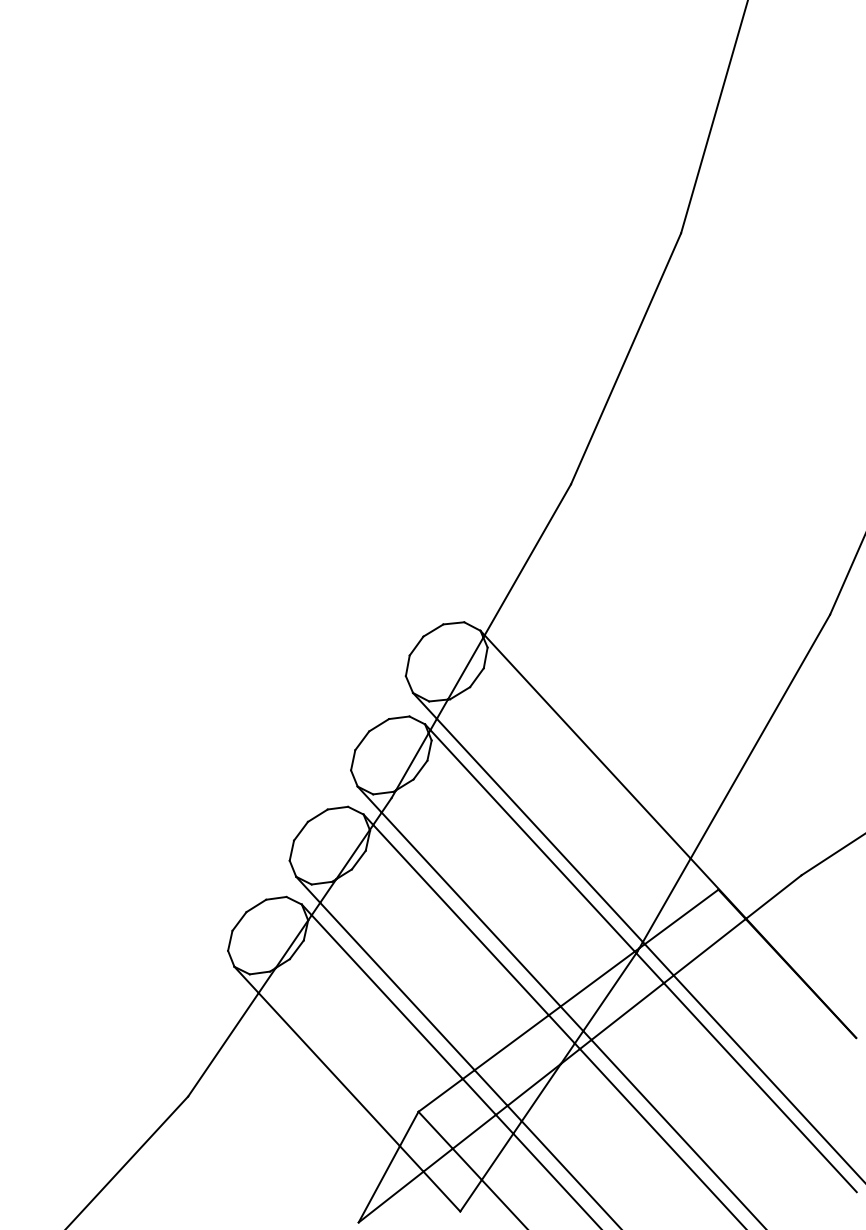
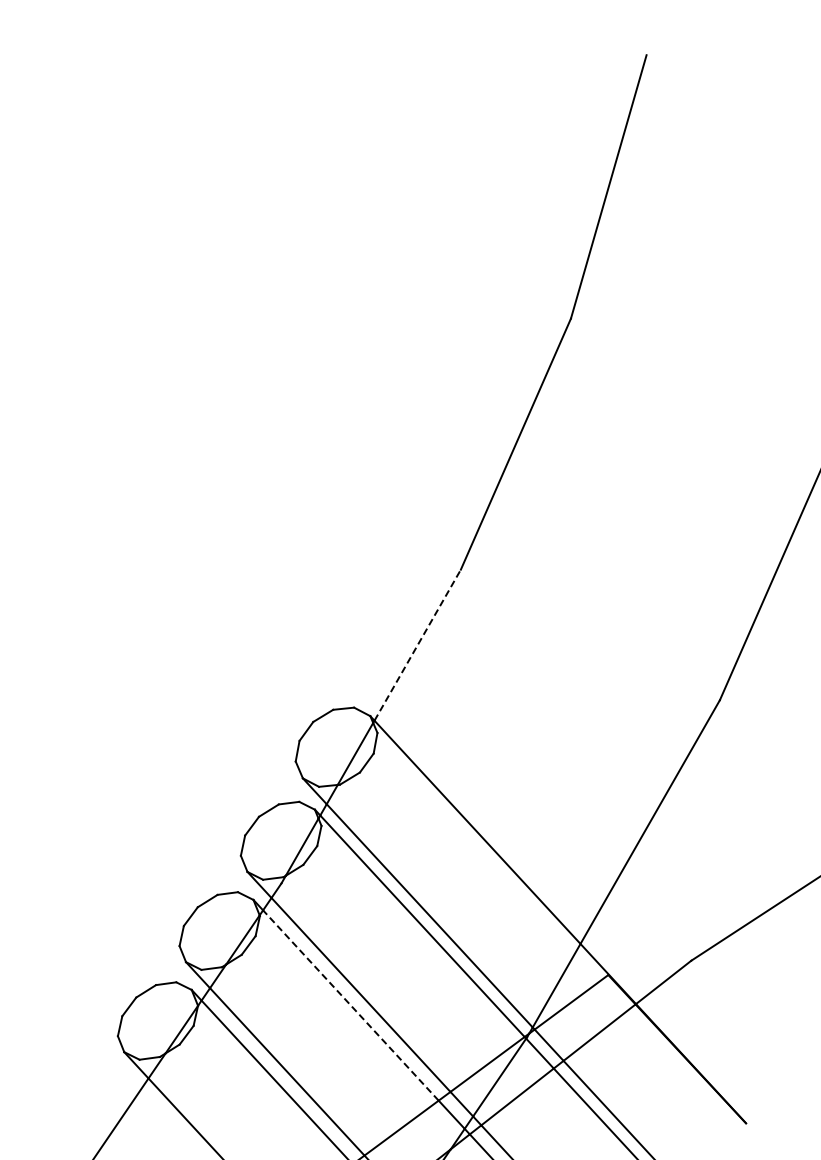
line: (527, 559) -> (417, 644), solid -> dashed
line: (460, 919) -> (350, 1004), solid -> dashed

